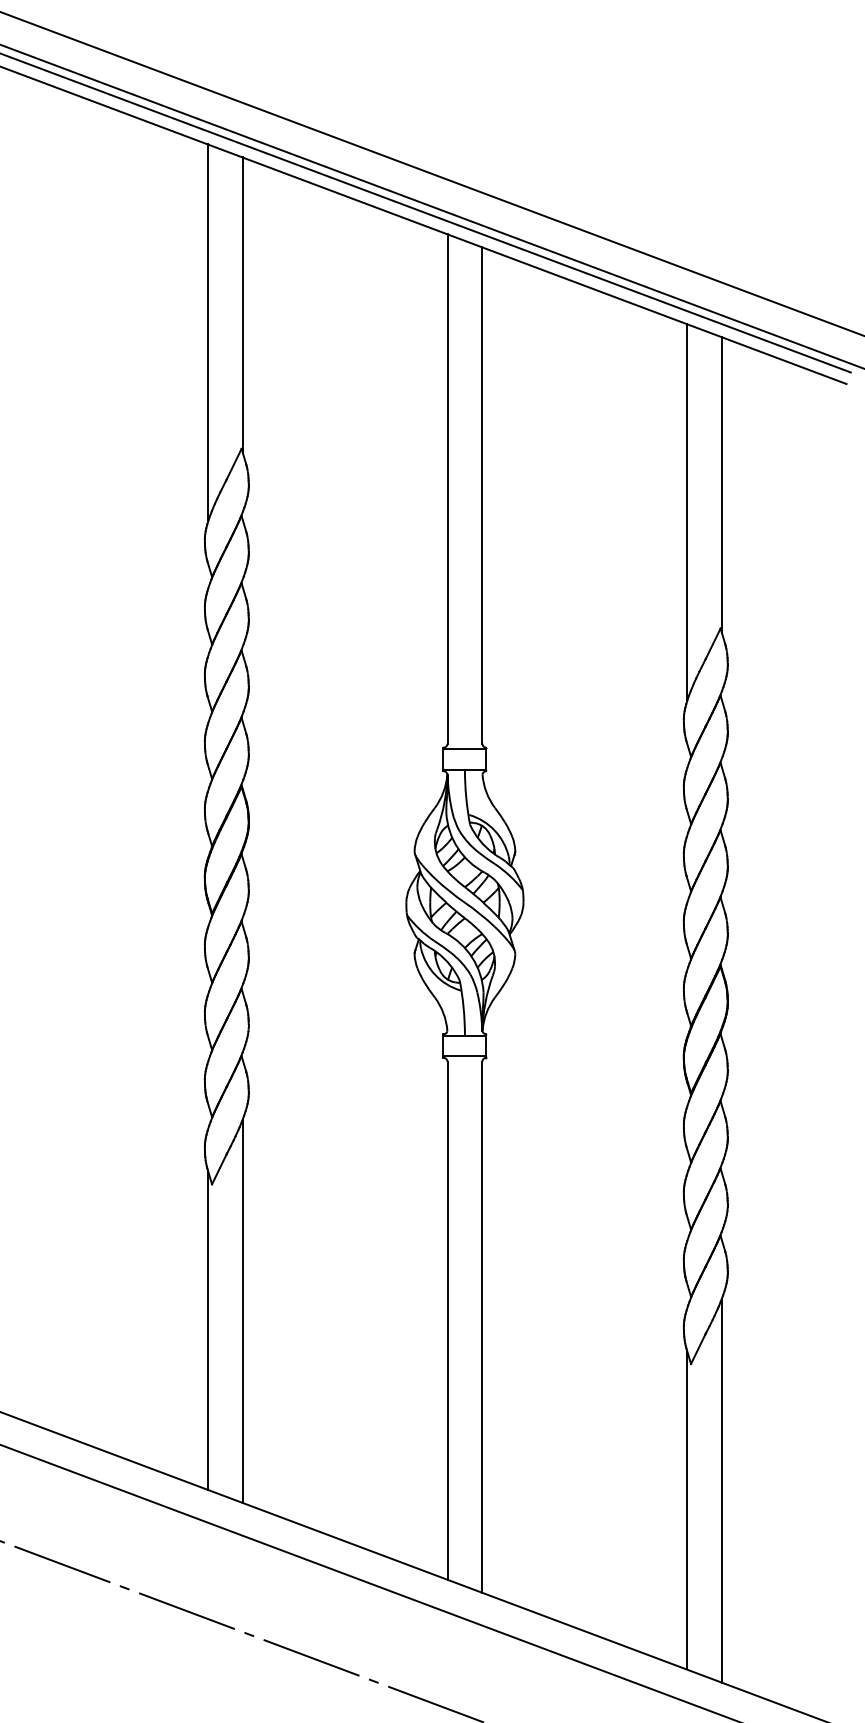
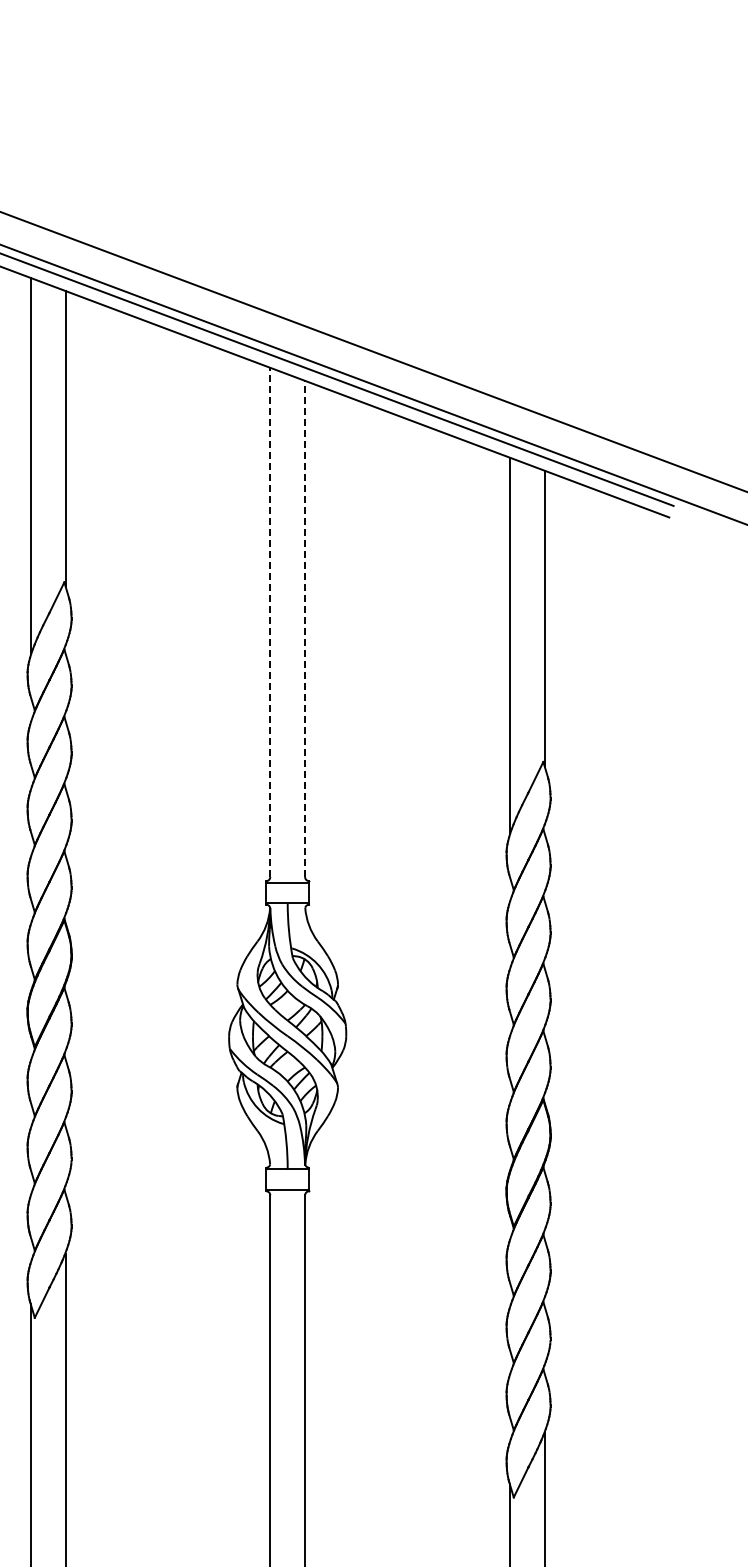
line: (447, 488) -> (270, 621), solid -> dashed
line: (482, 494) -> (305, 627), solid -> dashed

